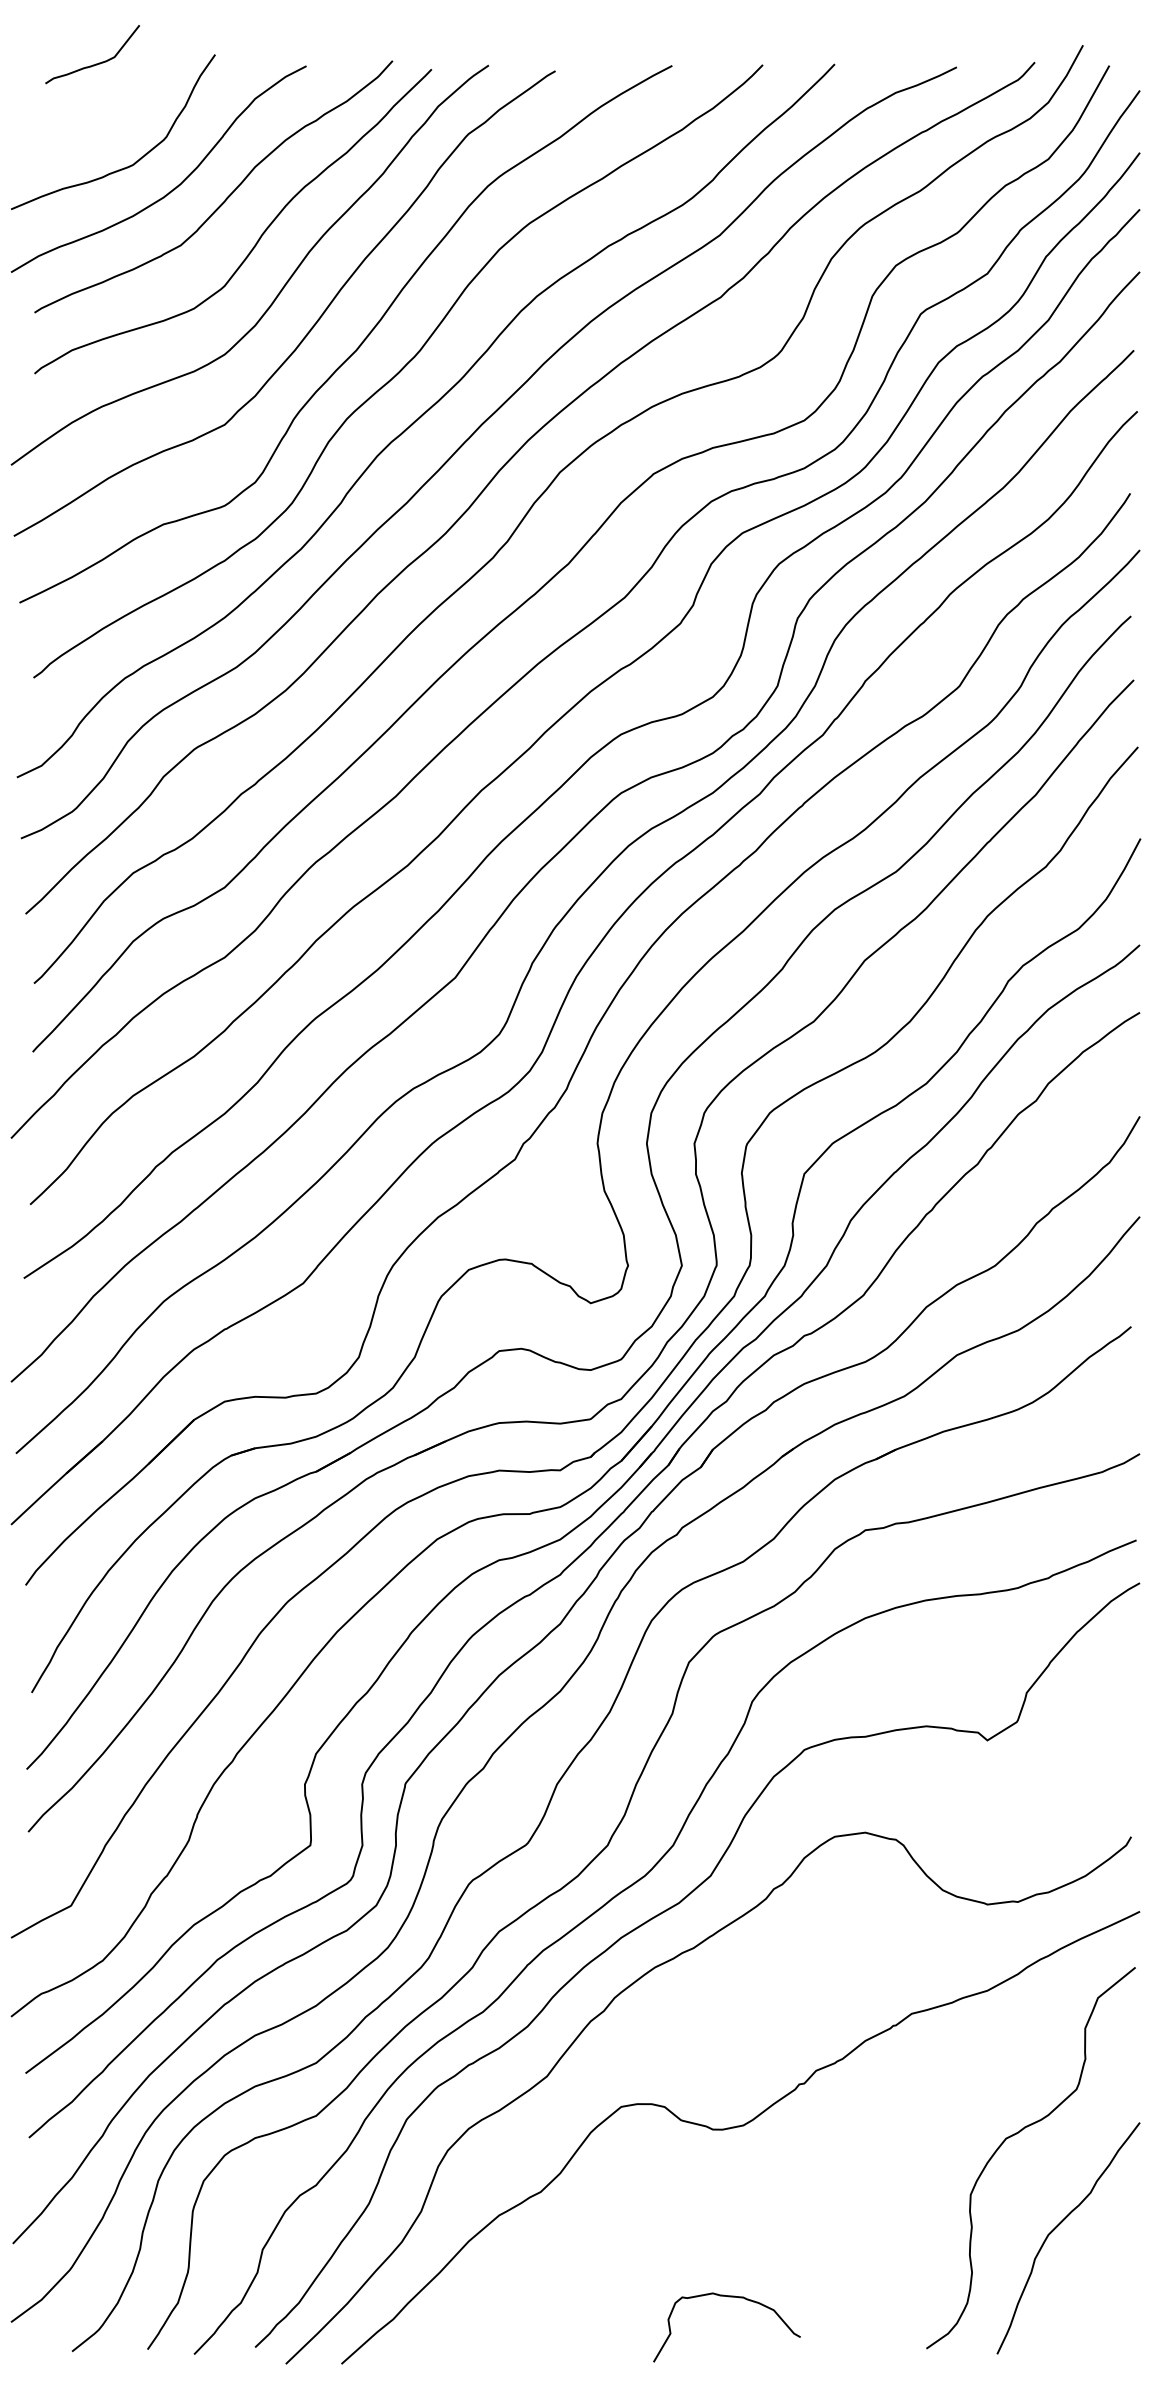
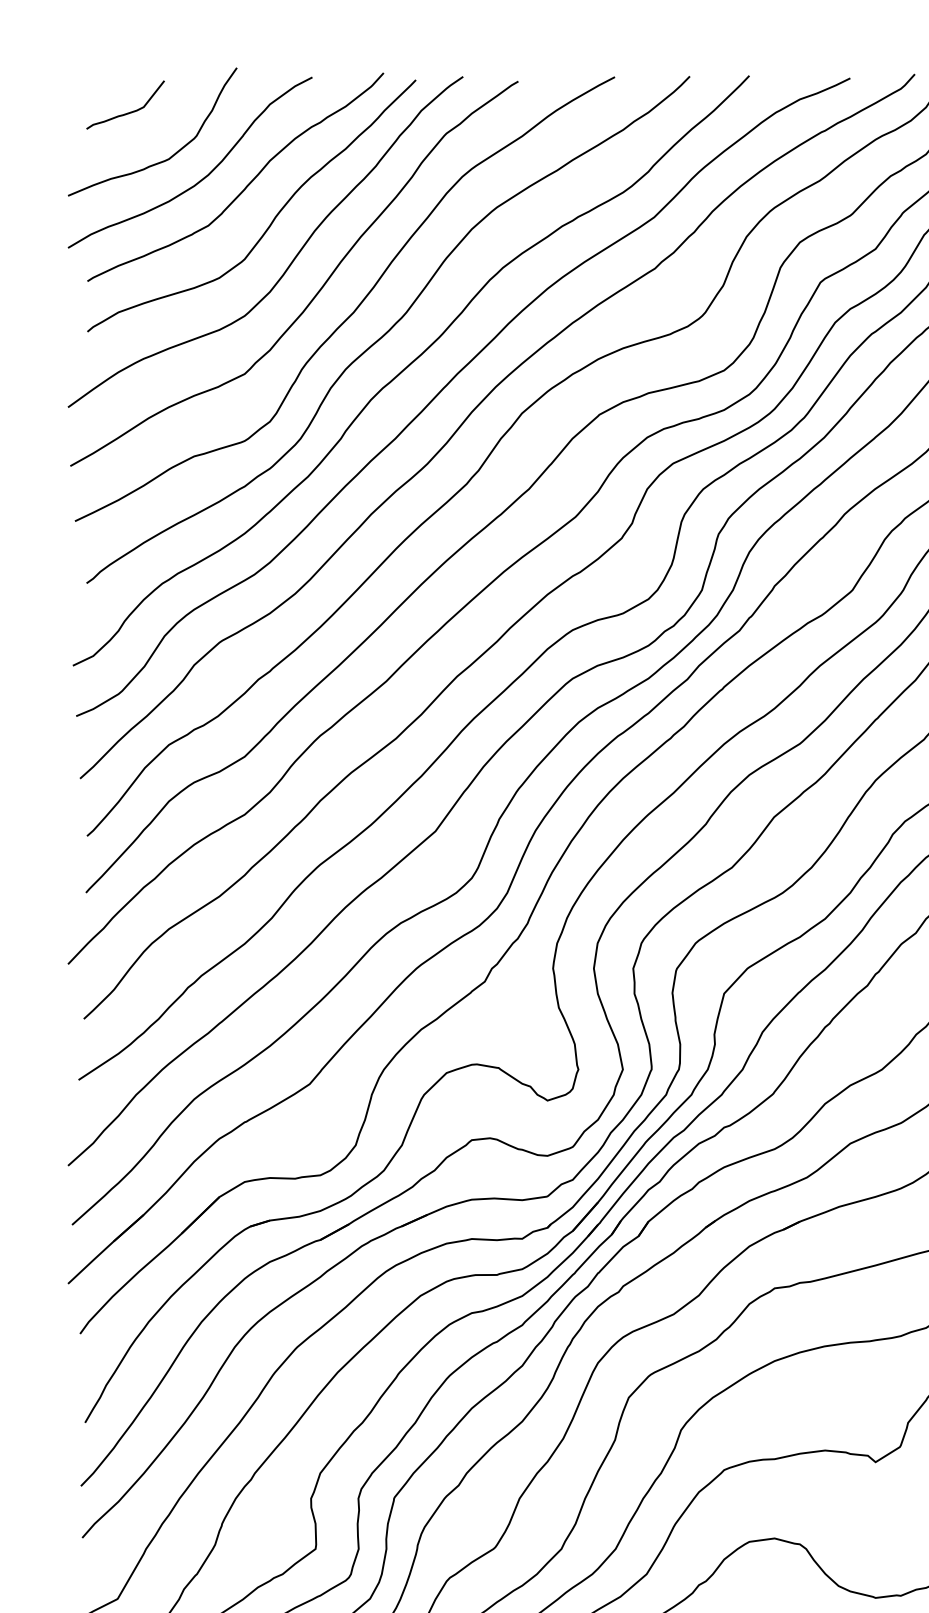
curve: (95, 63) -> (127, 112), moved

